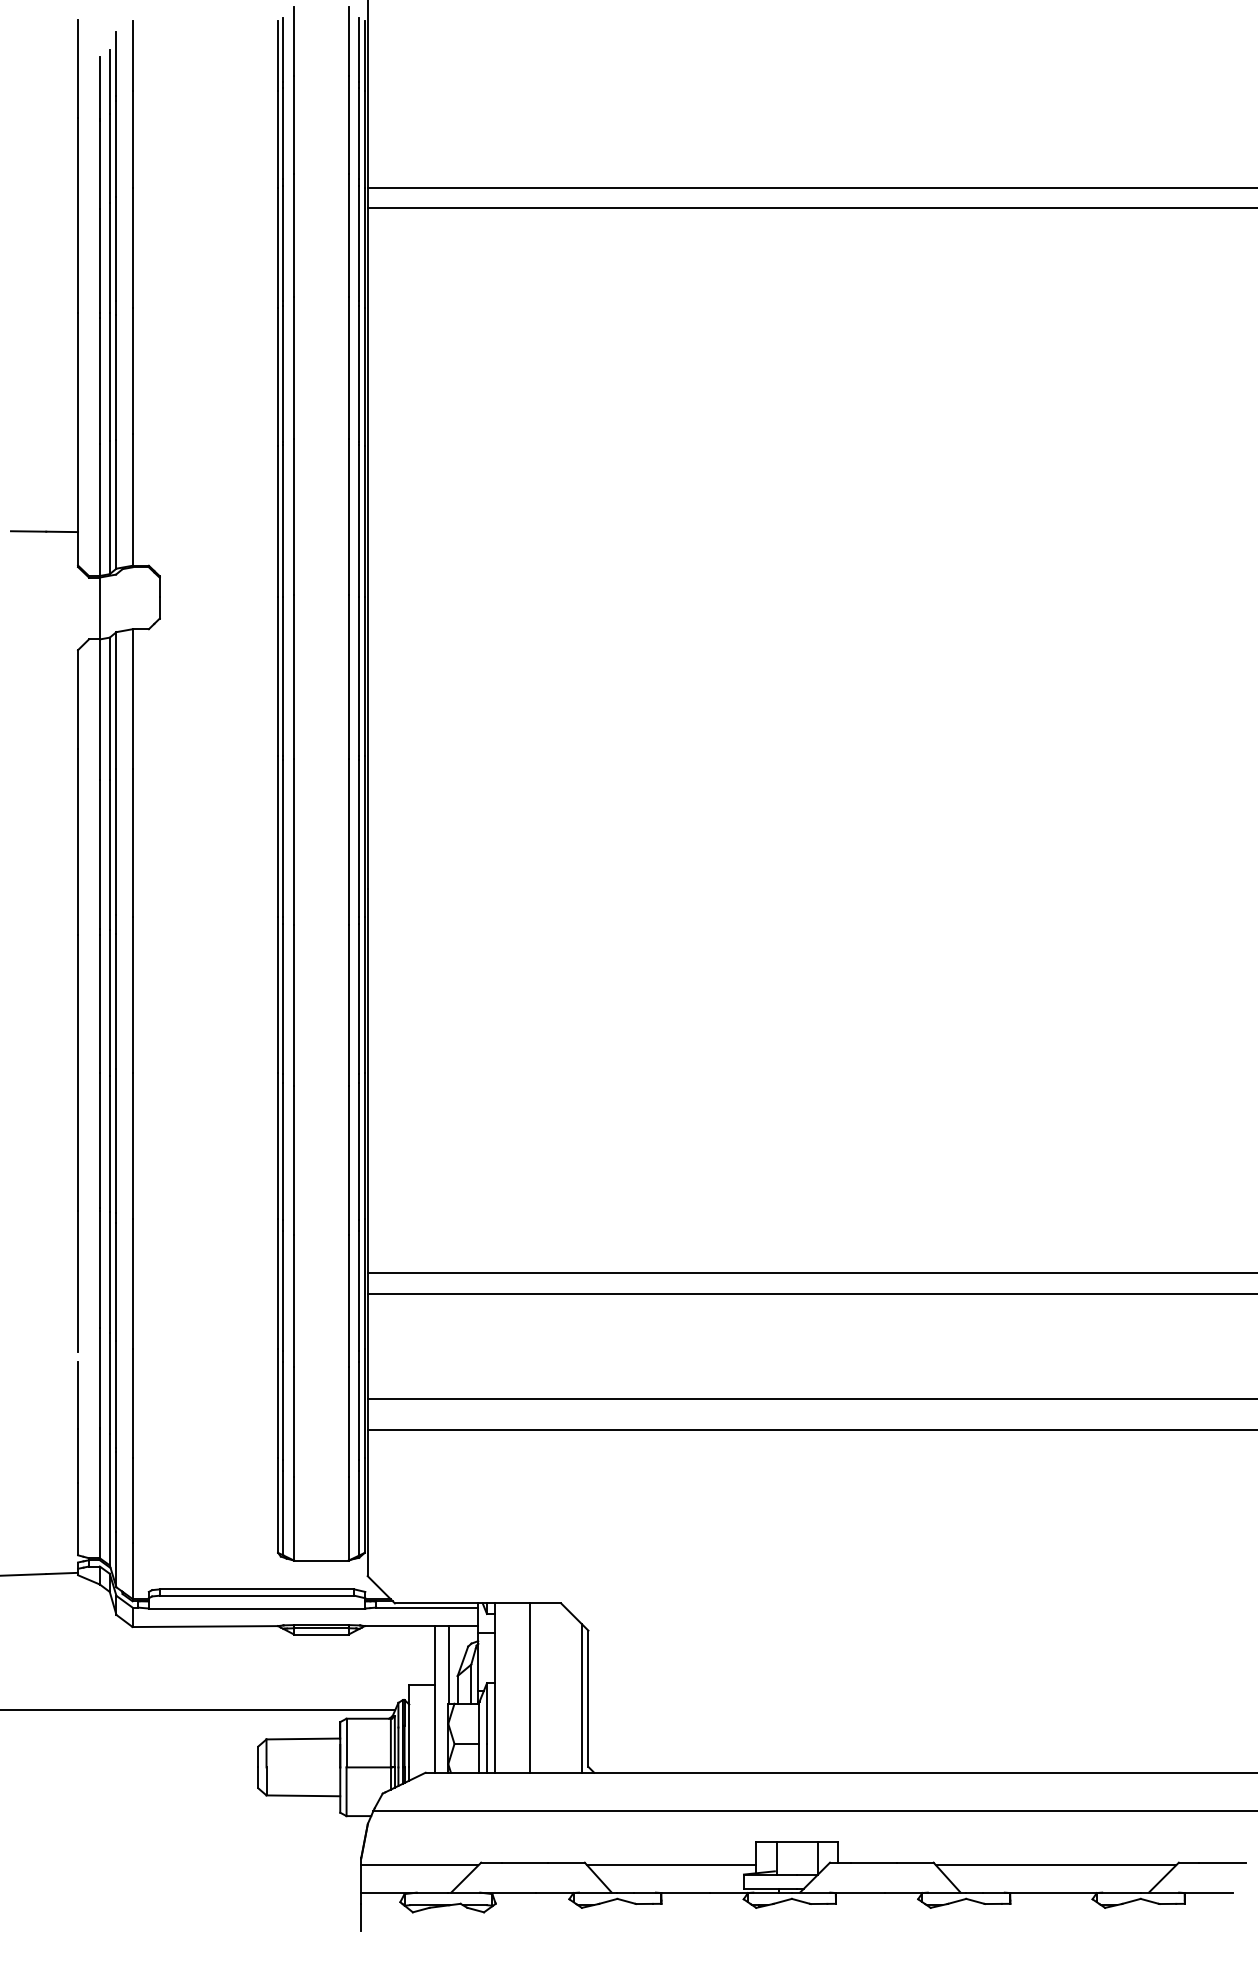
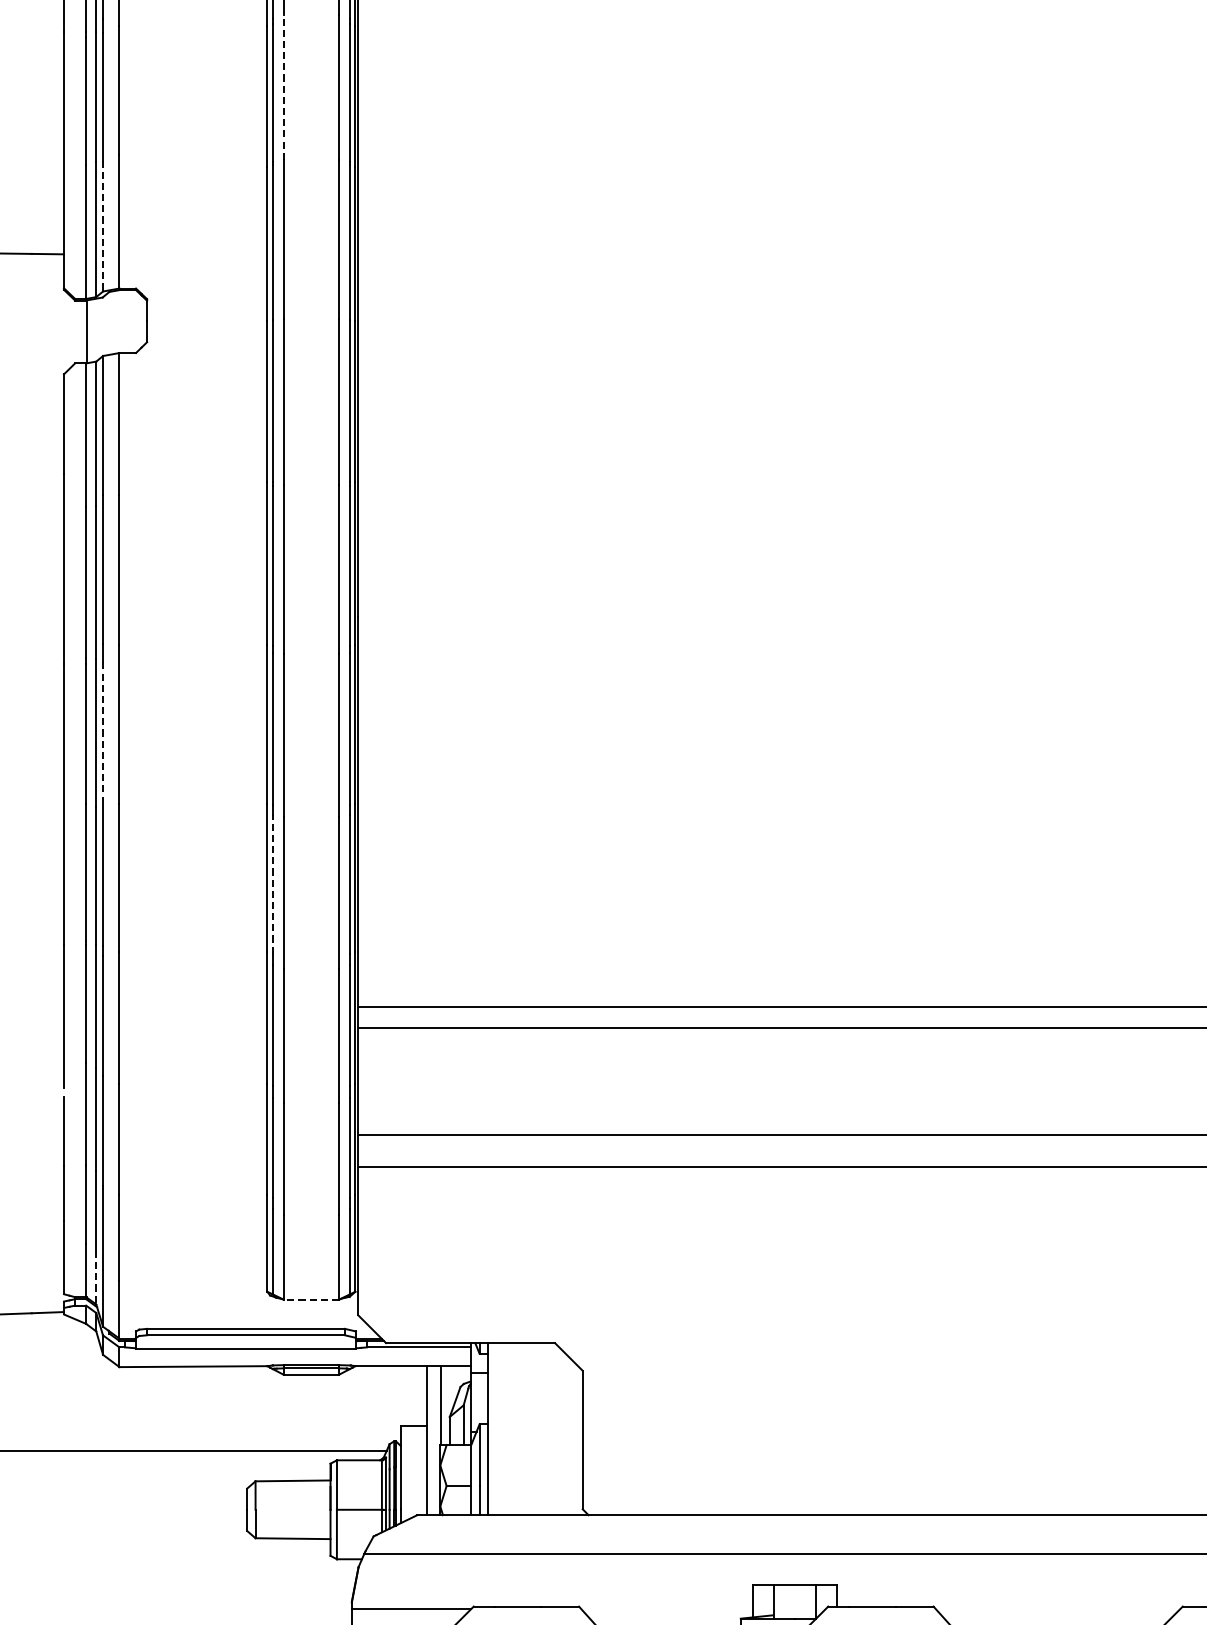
line: (294, 367) -> (284, 87), solid -> dashed
line: (116, 504) -> (103, 226), solid -> dashed
line: (116, 1001) -> (103, 731), solid -> dashed
line: (283, 1151) -> (272, 883), solid -> dashed
line: (109, 1539) -> (95, 1278), solid -> dashed
line: (320, 1560) -> (310, 1299), solid -> dashed
line: (529, 1687) -> (522, 1428), removed
line: (581, 1697) -> (575, 1438), removed
line: (671, 1865) -> (667, 1609), removed
line: (1056, 1865) -> (1058, 1609), removed

